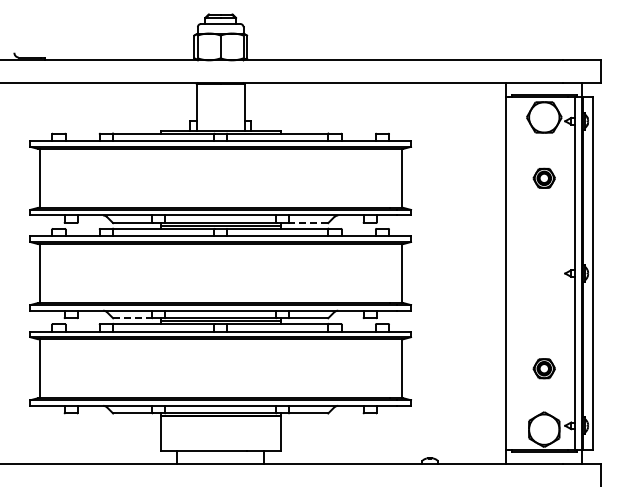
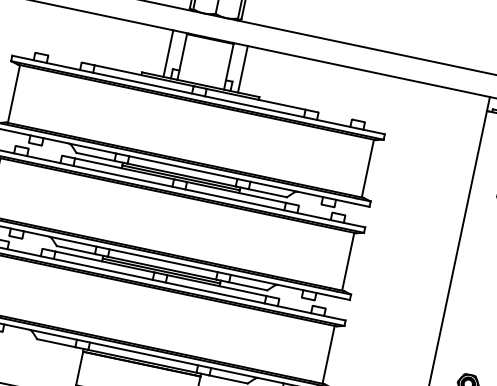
line: (182, 106) -> (168, 53), added
line: (258, 106) -> (242, 68), added
line: (308, 223) -> (267, 193), dashed -> solid
line: (133, 318) -> (76, 250), dashed -> solid

